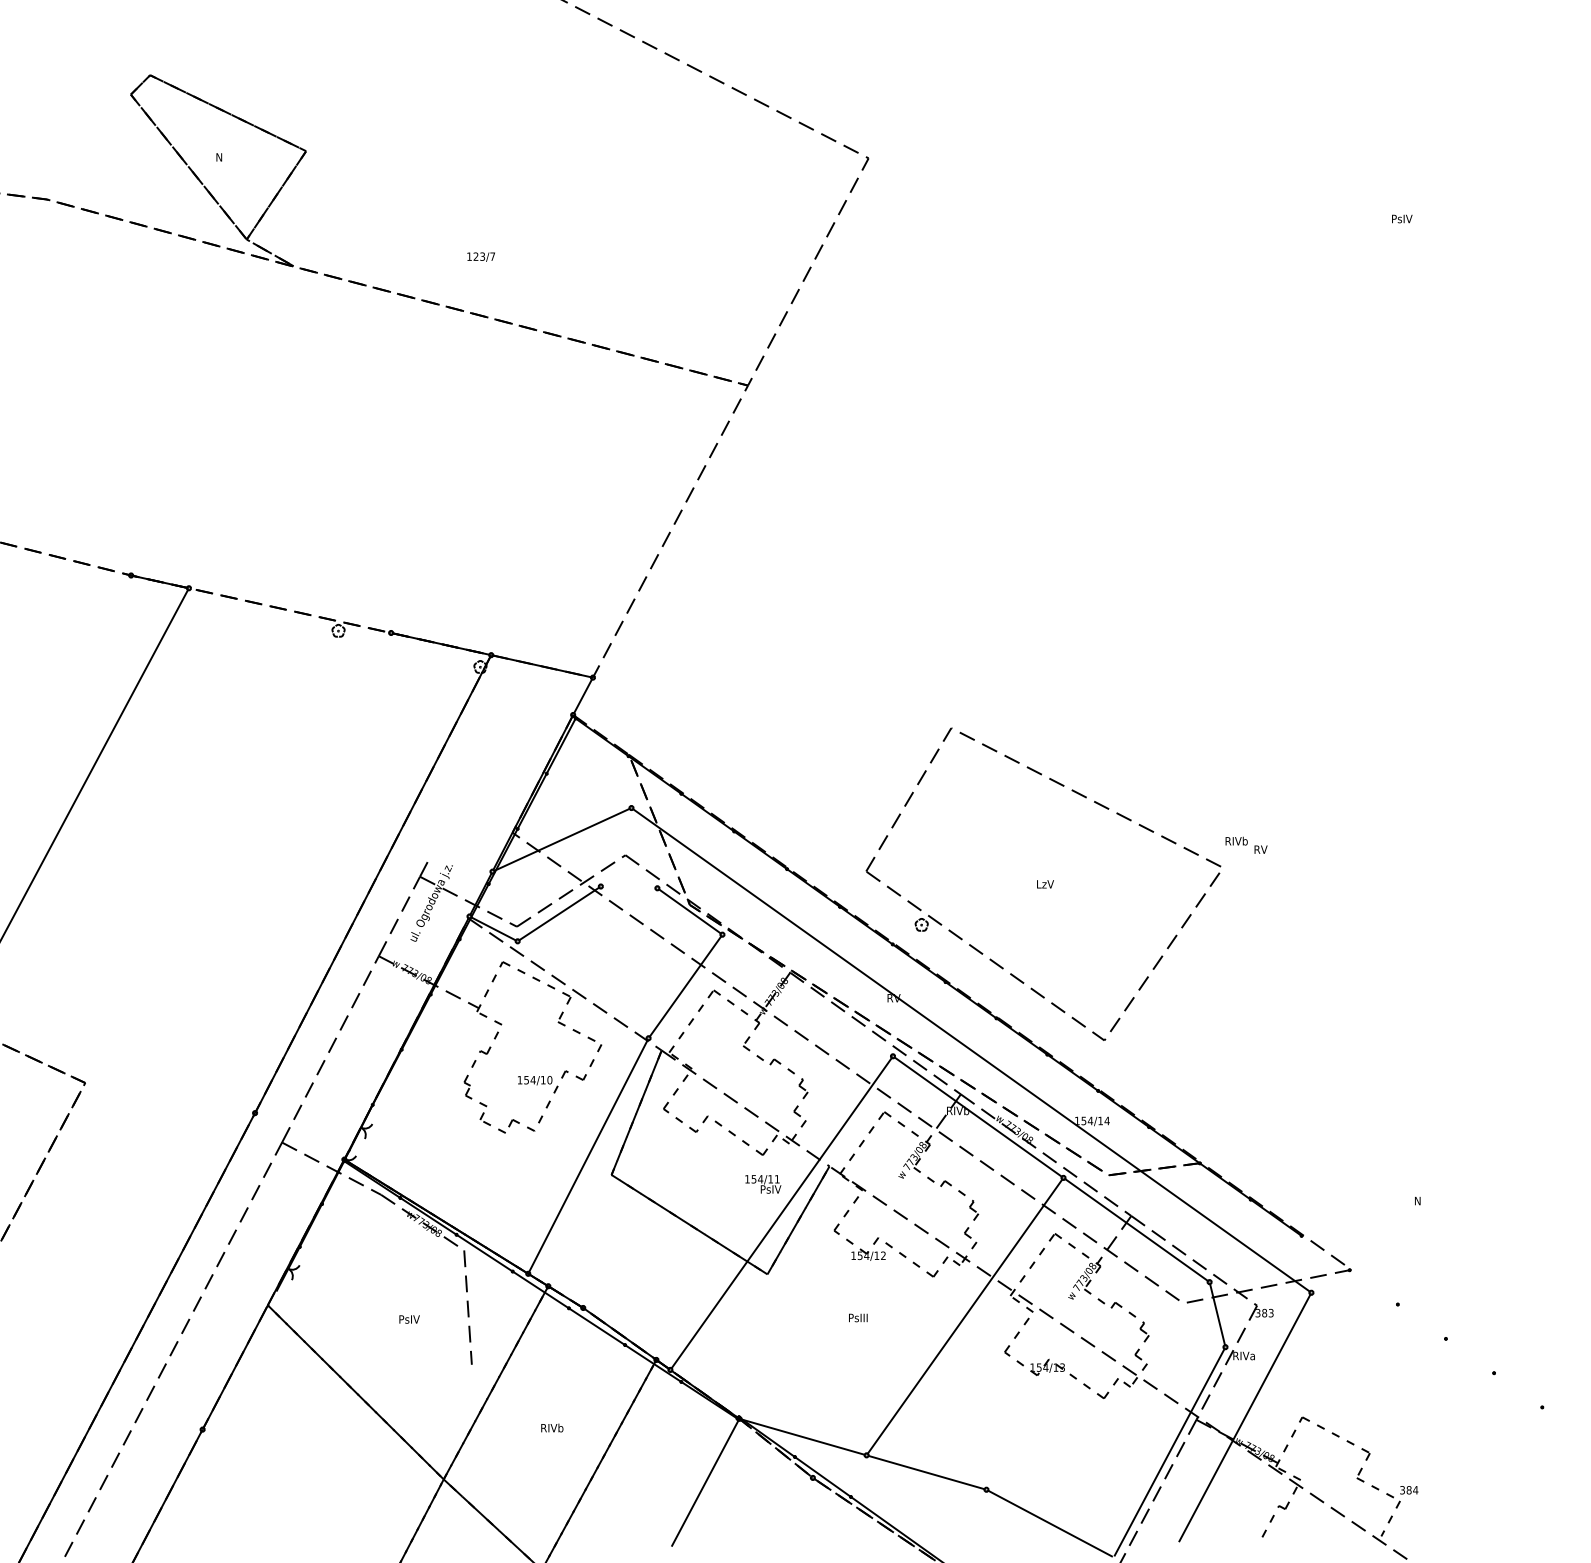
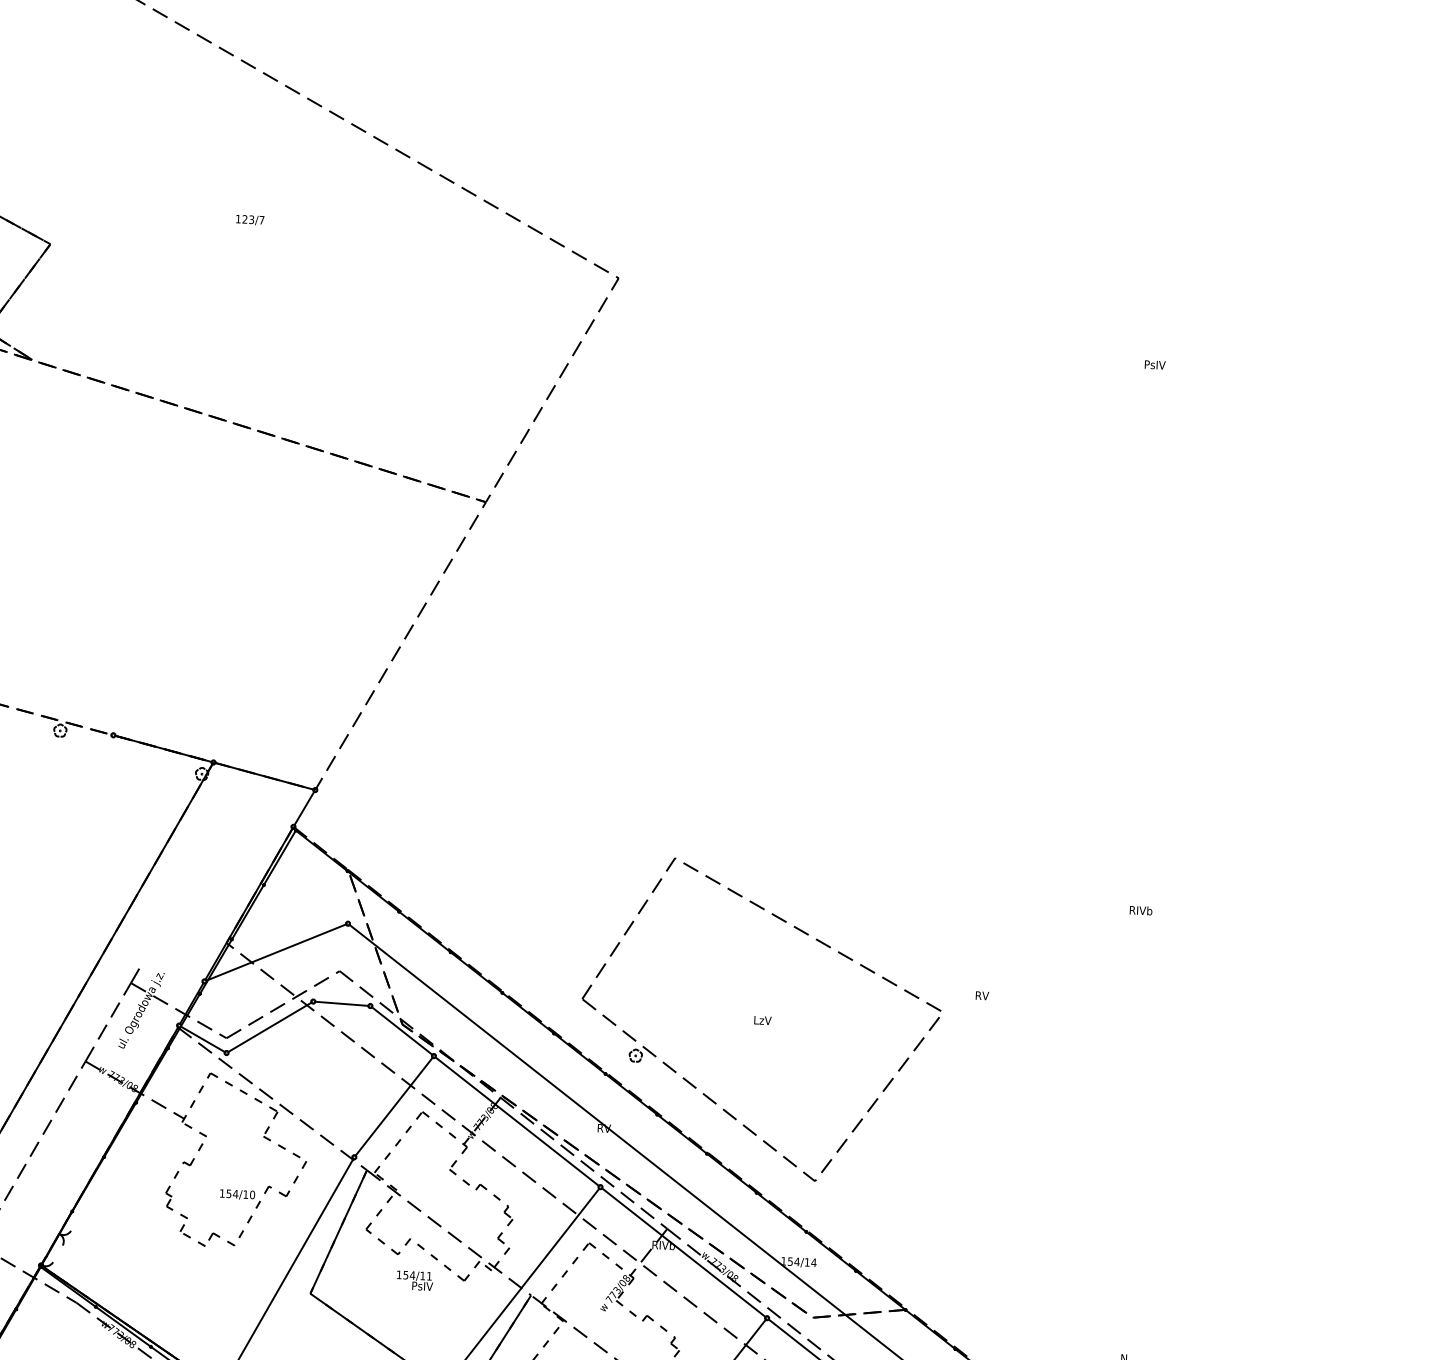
text: (480, 256) -> (249, 219), moved
text: (1236, 840) -> (1140, 909), moved
line: (628, 887) -> (341, 1003), added
line: (807, 995) -> (517, 1121), added
text: (763, 1184) -> (415, 1280), moved

